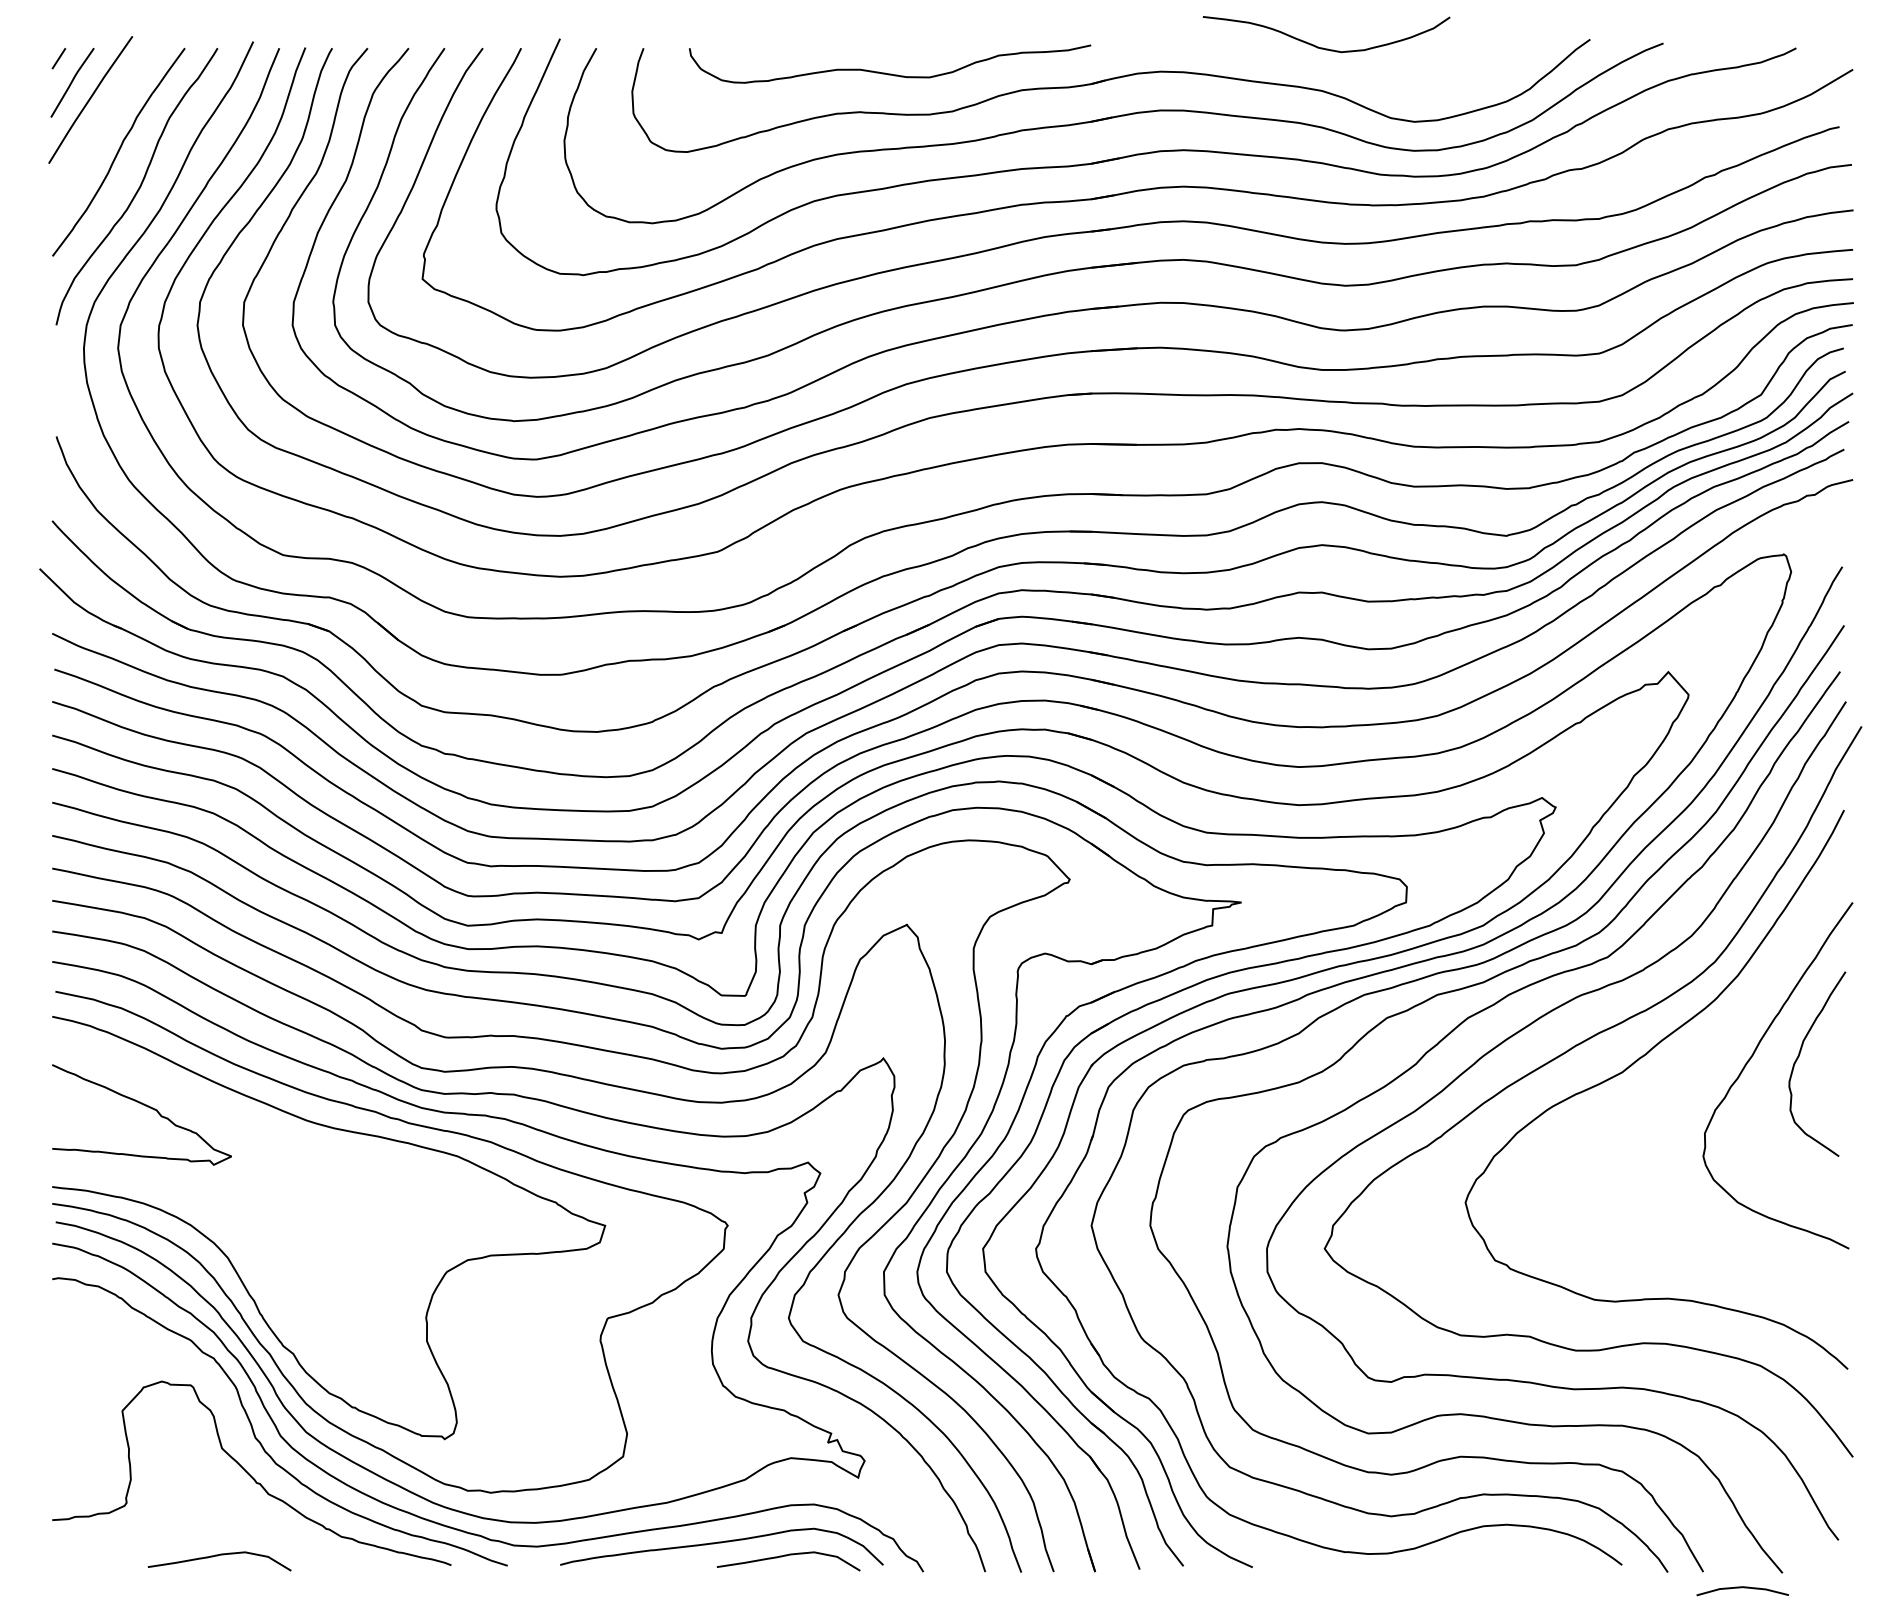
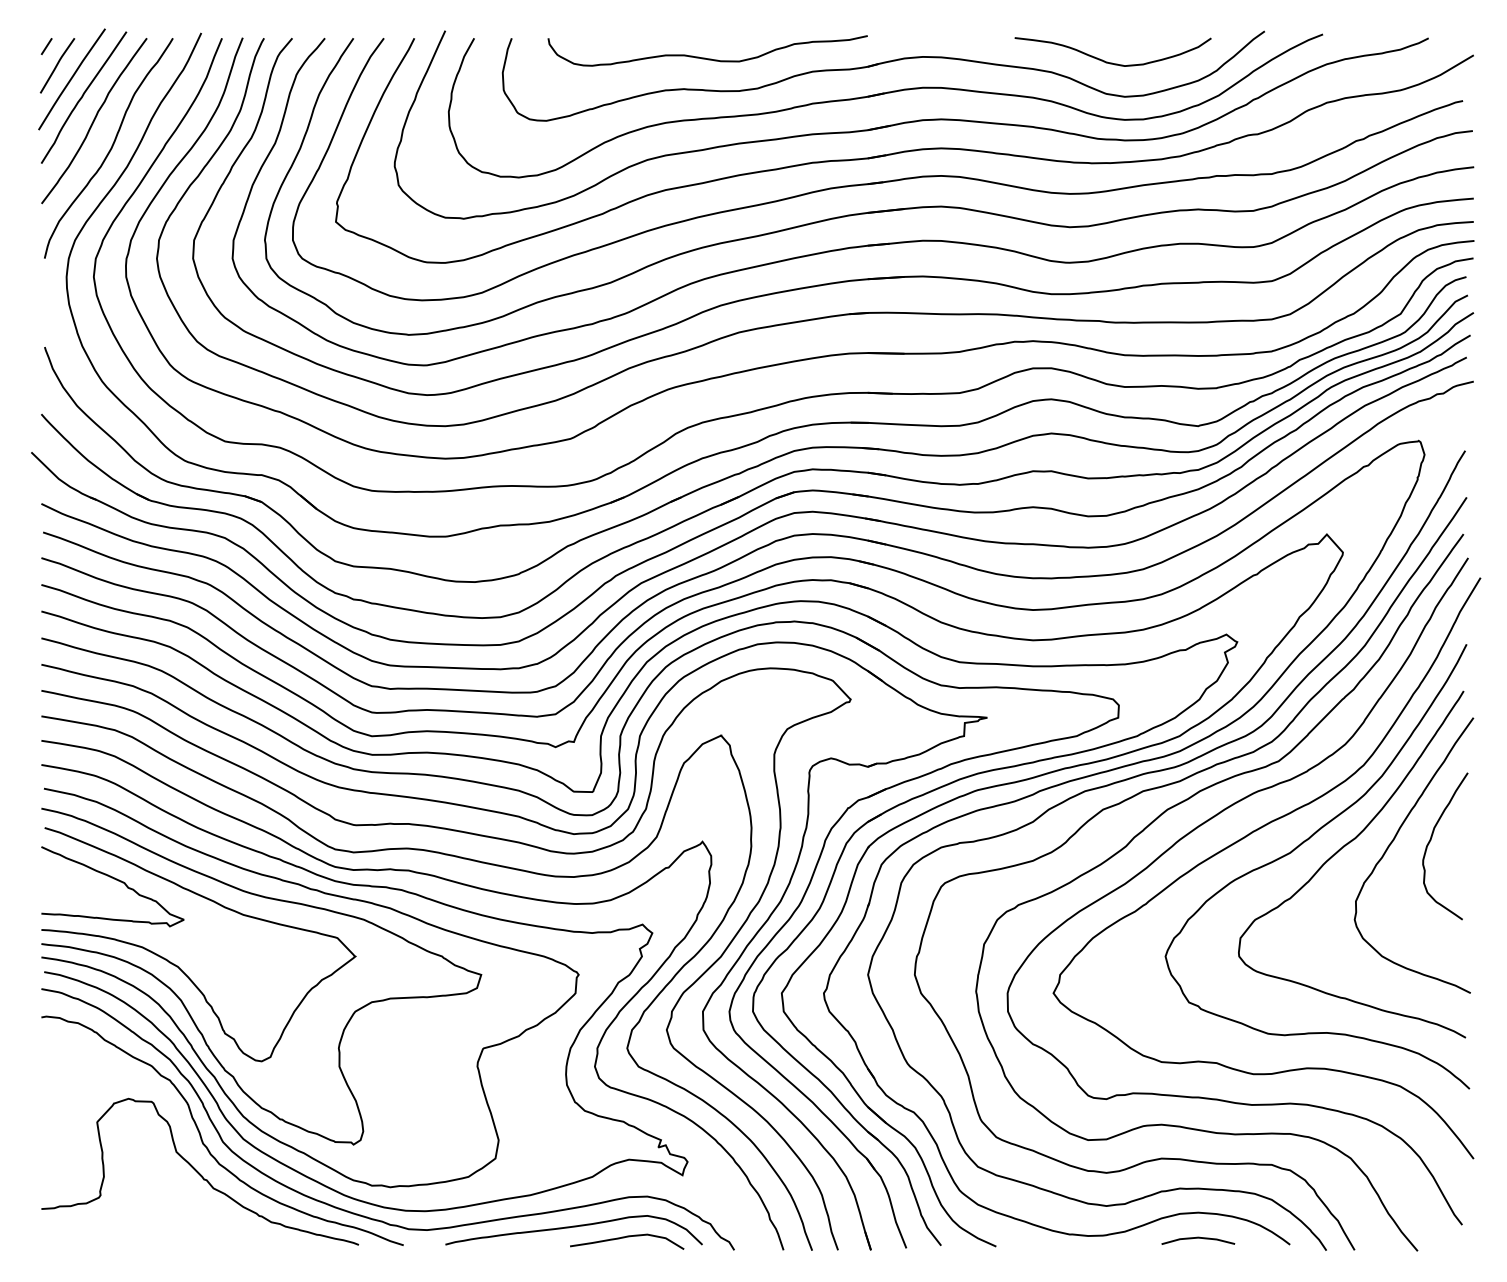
curve: (1323, 47) -> (1110, 62), moved
curve: (104, 122) -> (82, 97), added
curve: (1684, 1070) -> (1339, 851), added
curve: (225, 1215) -> (179, 966), added
curve: (218, 1556) -> (173, 1237), removed
line: (1742, 1588) -> (1198, 1238), moved

